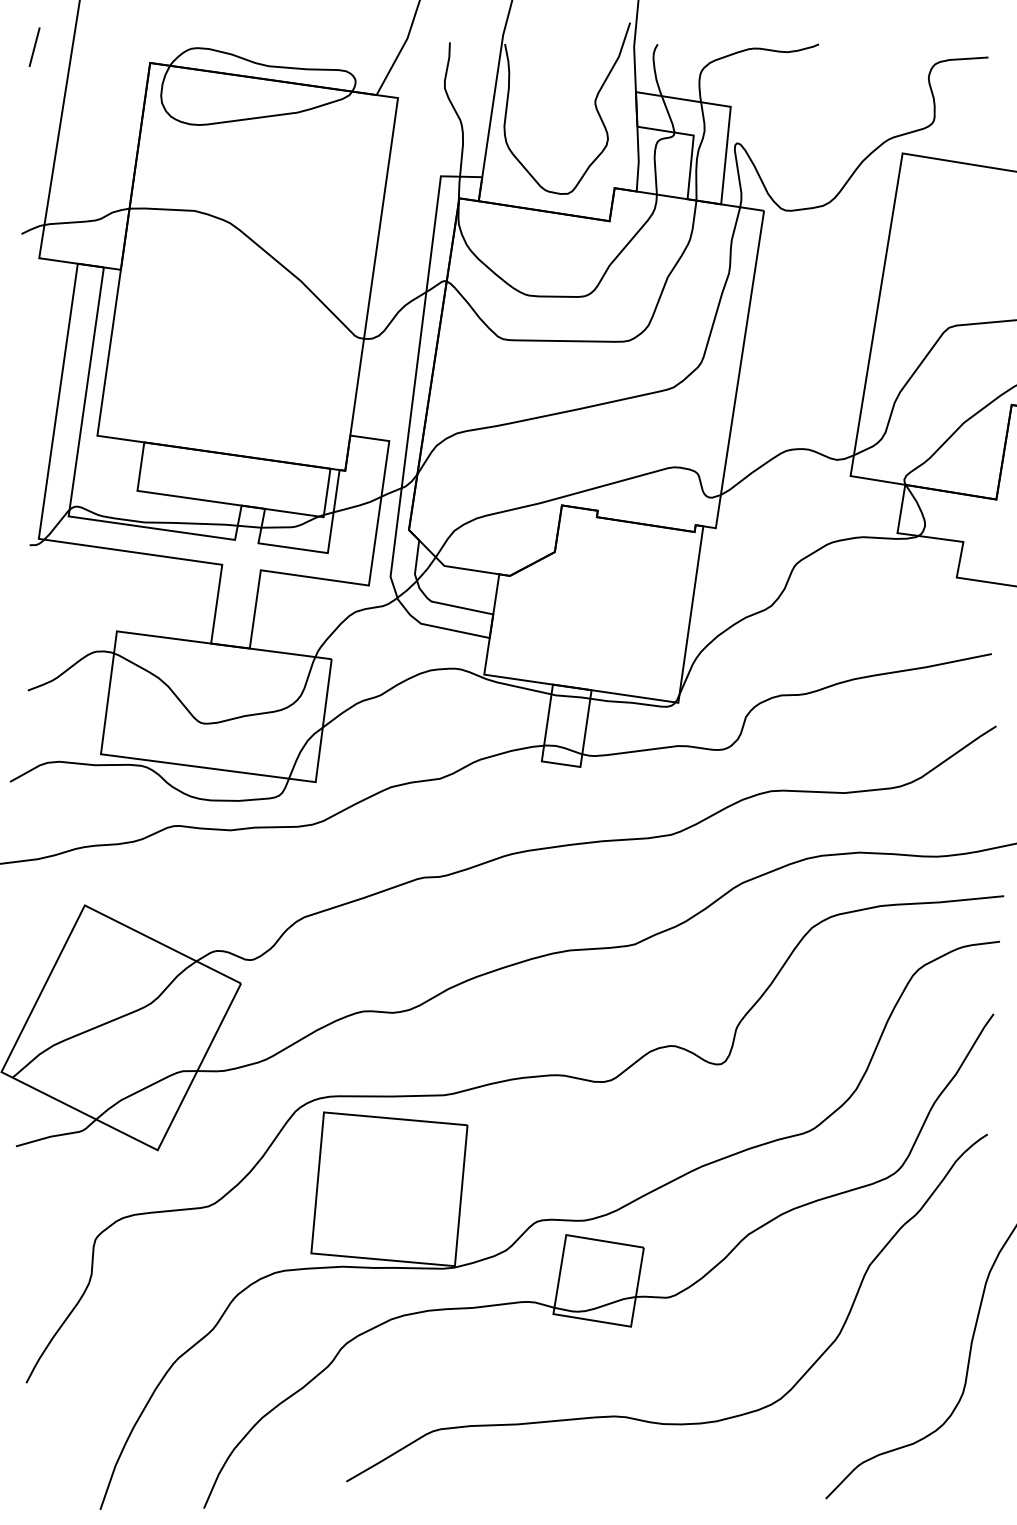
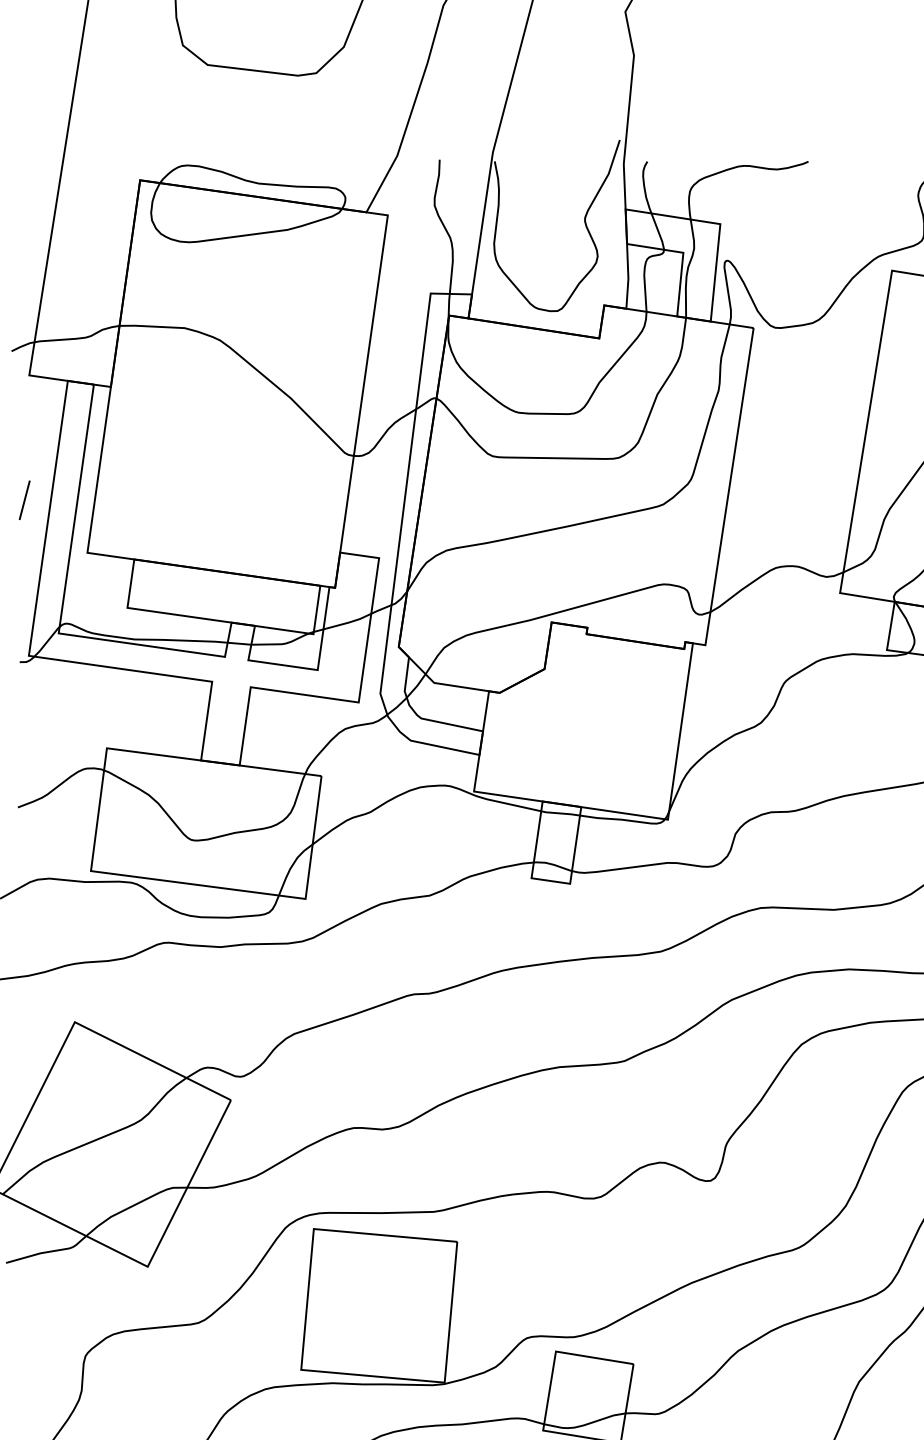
line: (34, 46) -> (24, 499), moved

